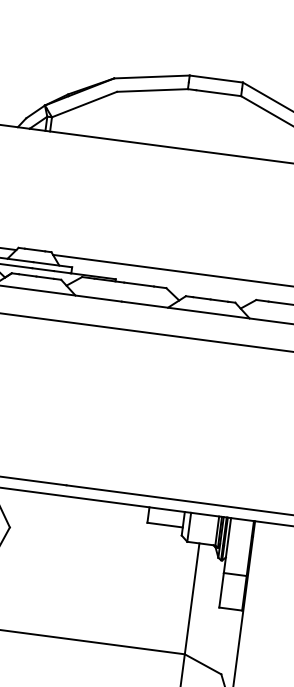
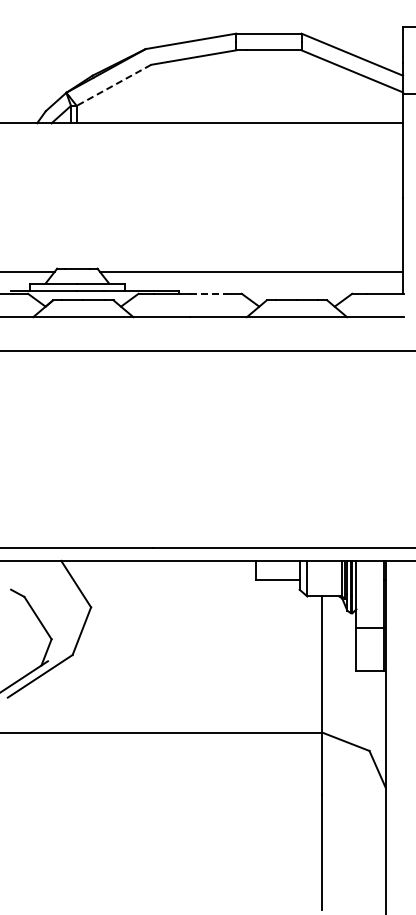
line: (84, 104) -> (113, 85), solid -> dashed
line: (139, 284) -> (208, 293), solid -> dashed

